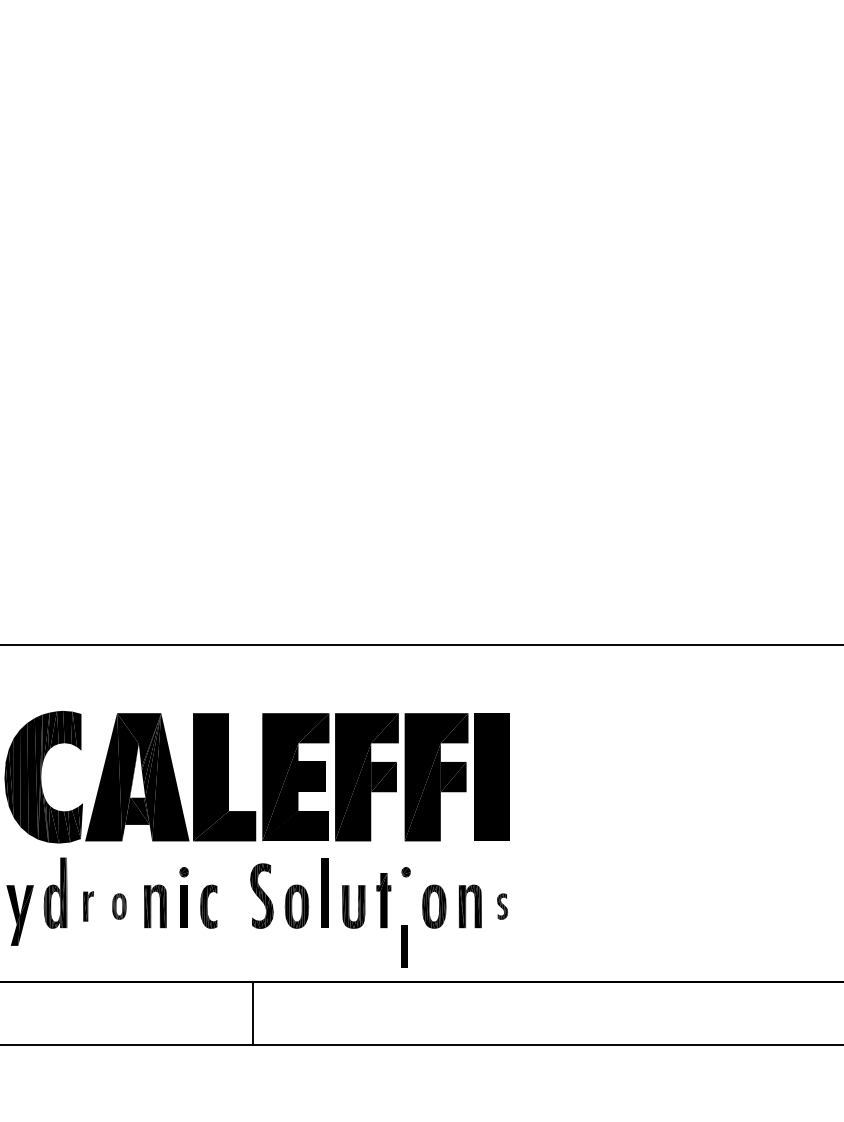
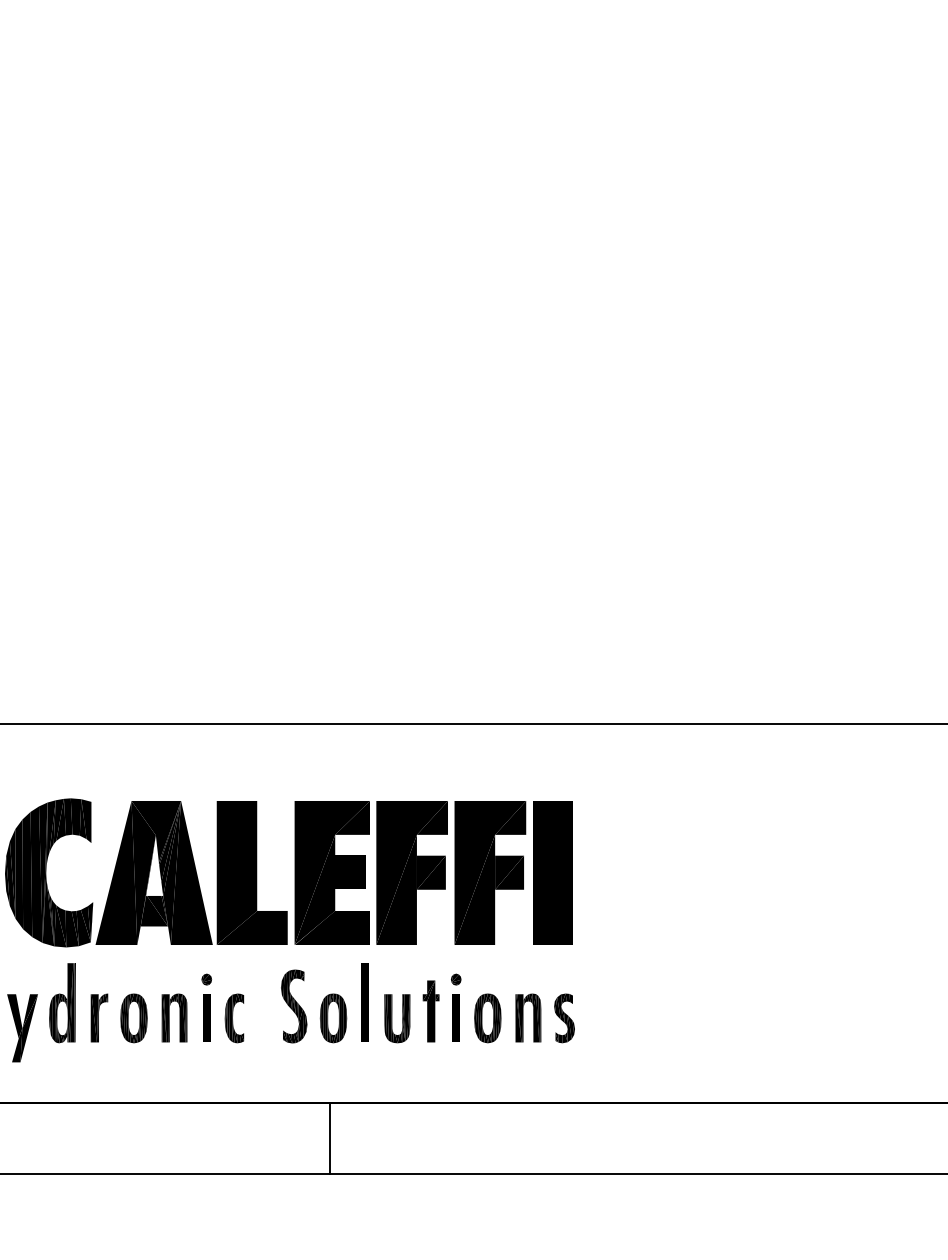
part: (88, 906) -> (99, 1018), size x1.43
part: (119, 906) -> (134, 1018), size x1.67
part: (502, 906) -> (564, 1018), size x1.67
part: (404, 946) -> (456, 1018), moved
line: (252, 1013) -> (329, 1138), moved

